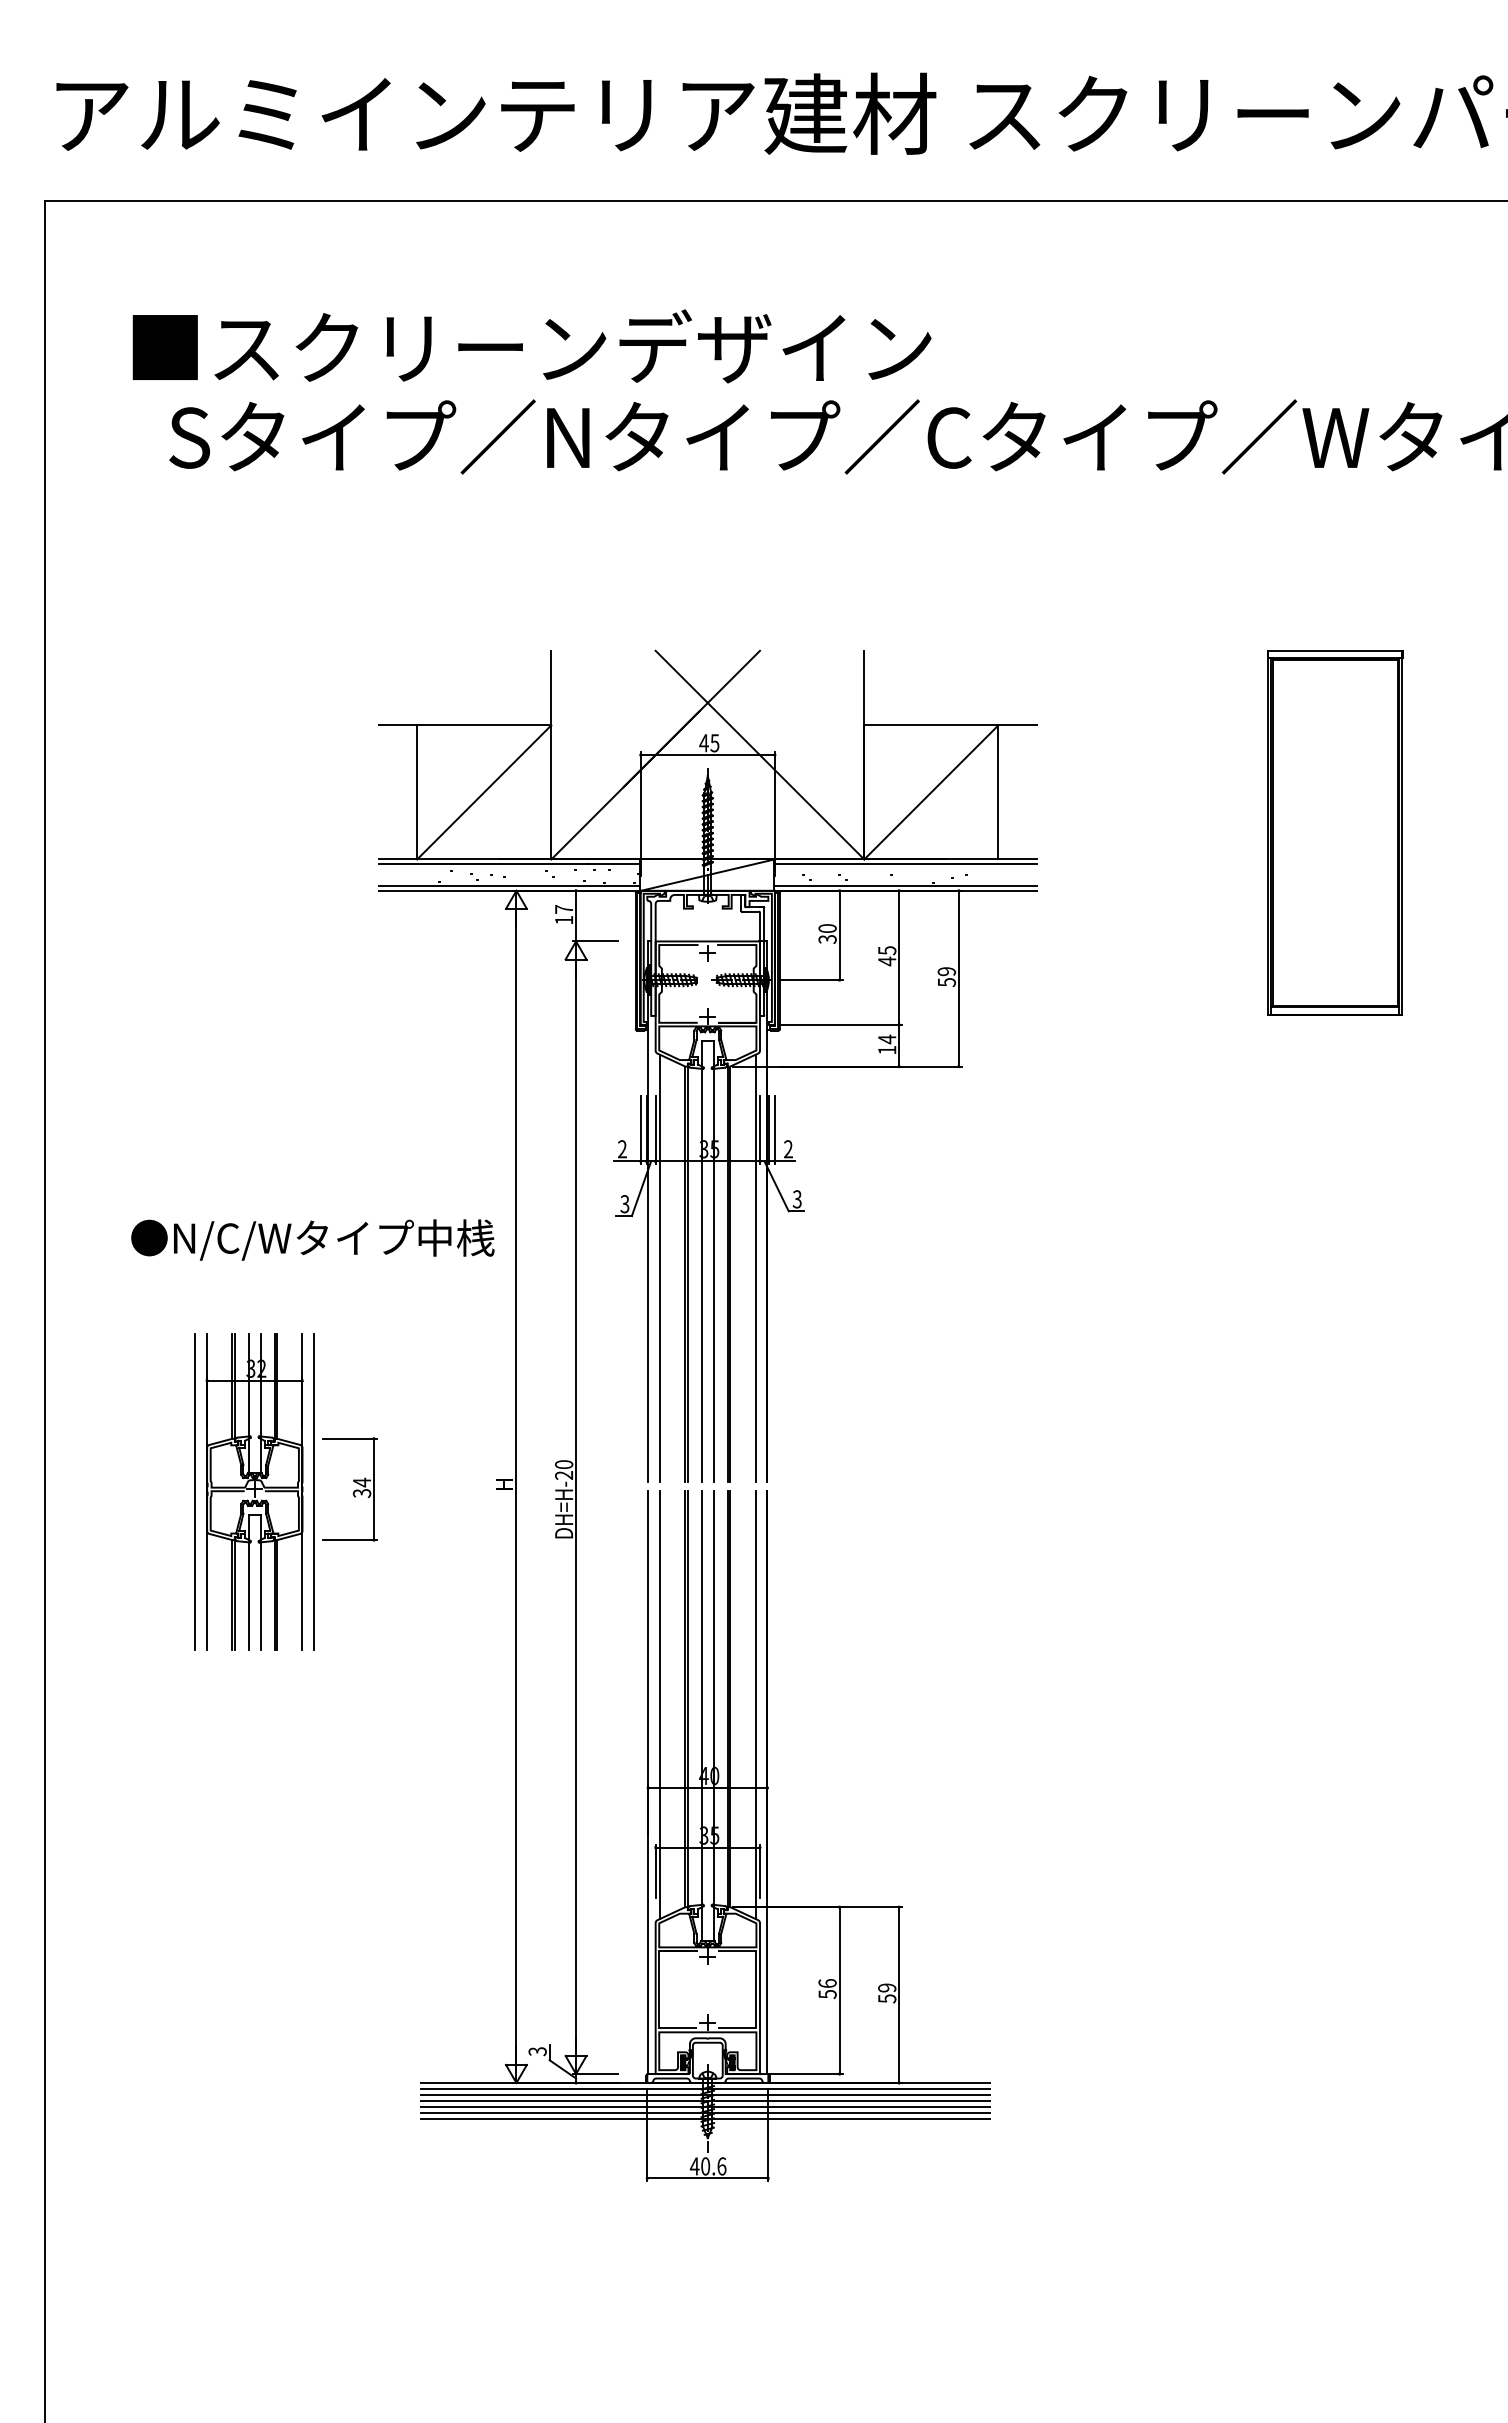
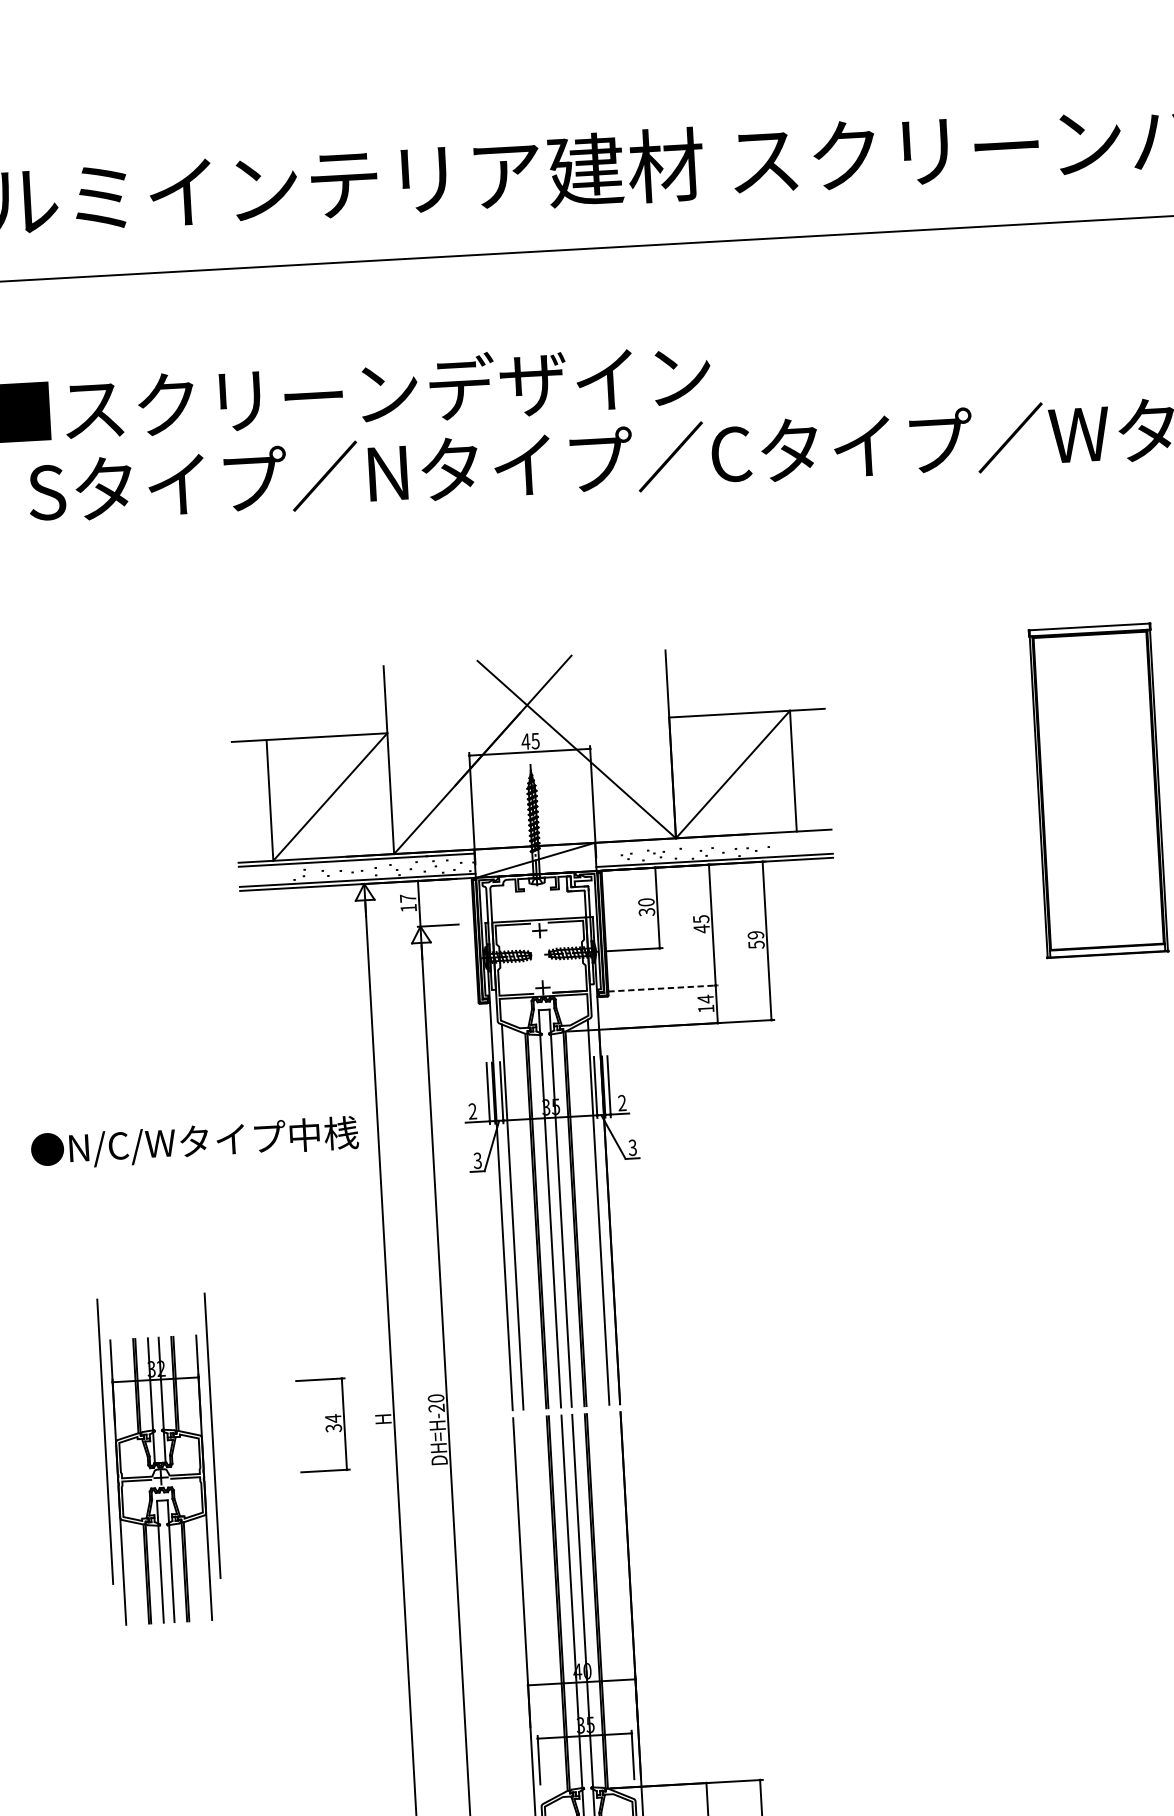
line: (905, 863) -> (713, 839), removed
line: (841, 1024) -> (663, 988), solid -> dashed
text: (312, 1239) -> (194, 1142), moved
part: (349, 1489) -> (322, 1425), moved
part: (254, 1491) -> (160, 1479), moved
line: (660, 1704) -> (534, 1609), removed
line: (755, 1704) -> (620, 1604), removed

